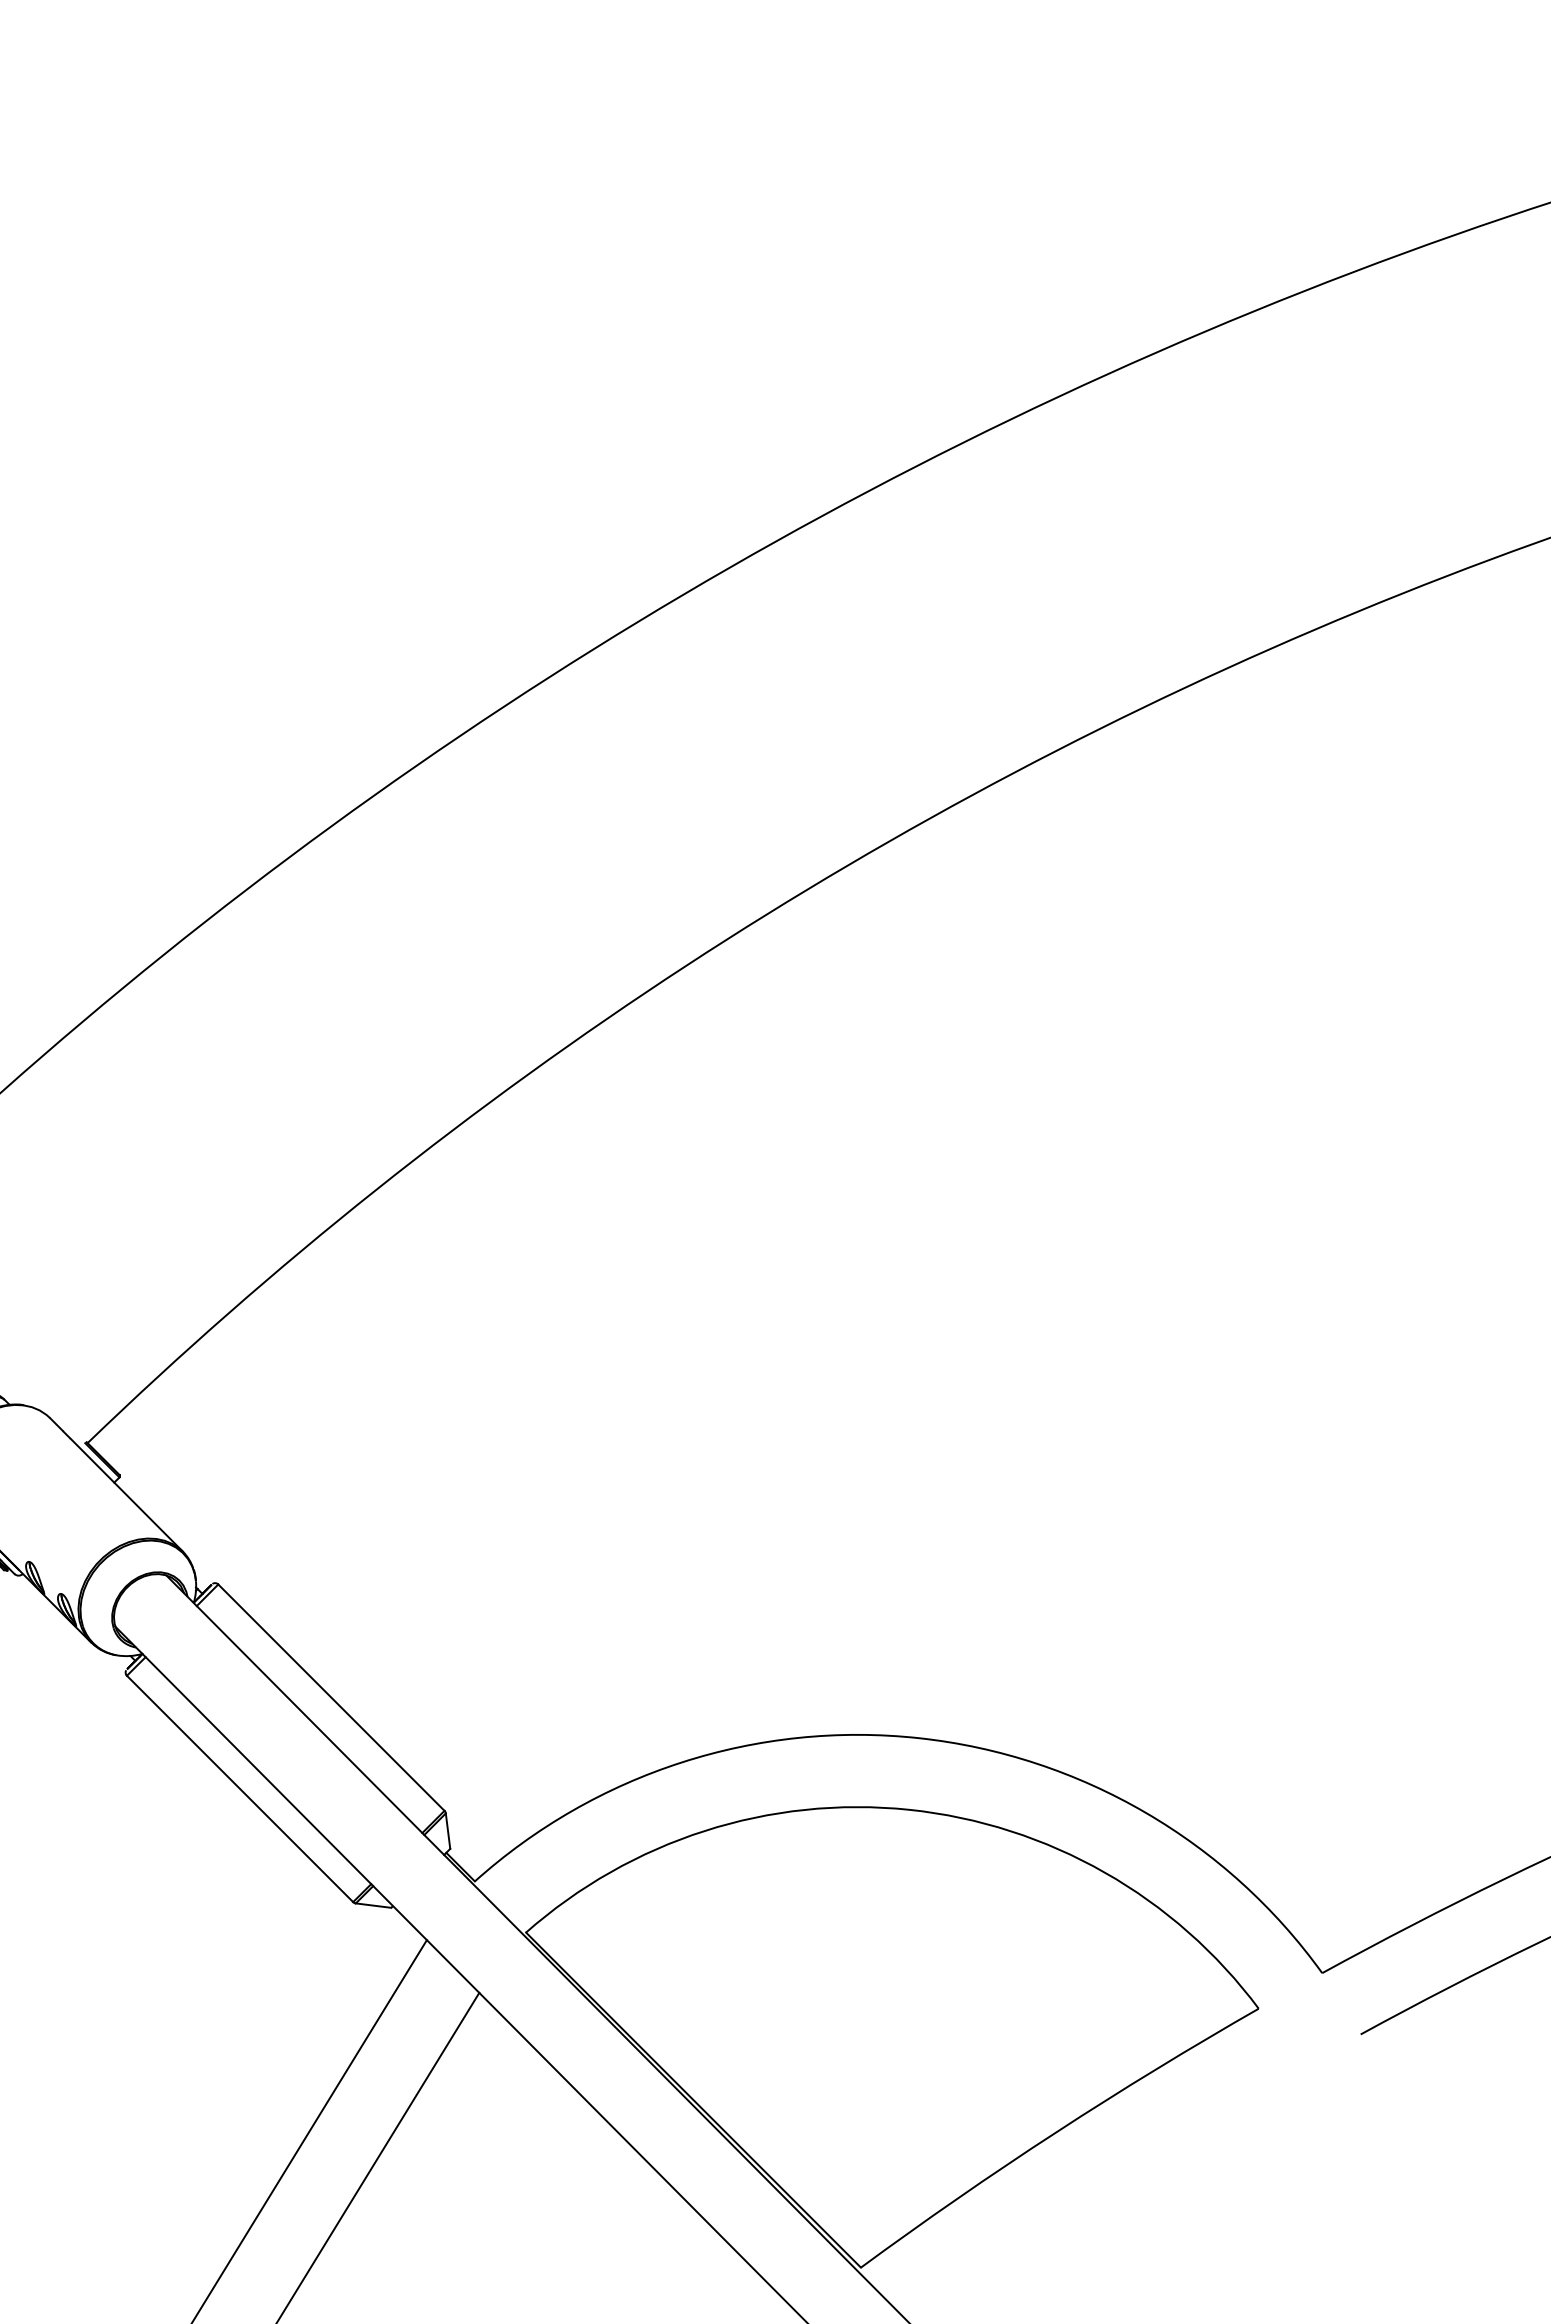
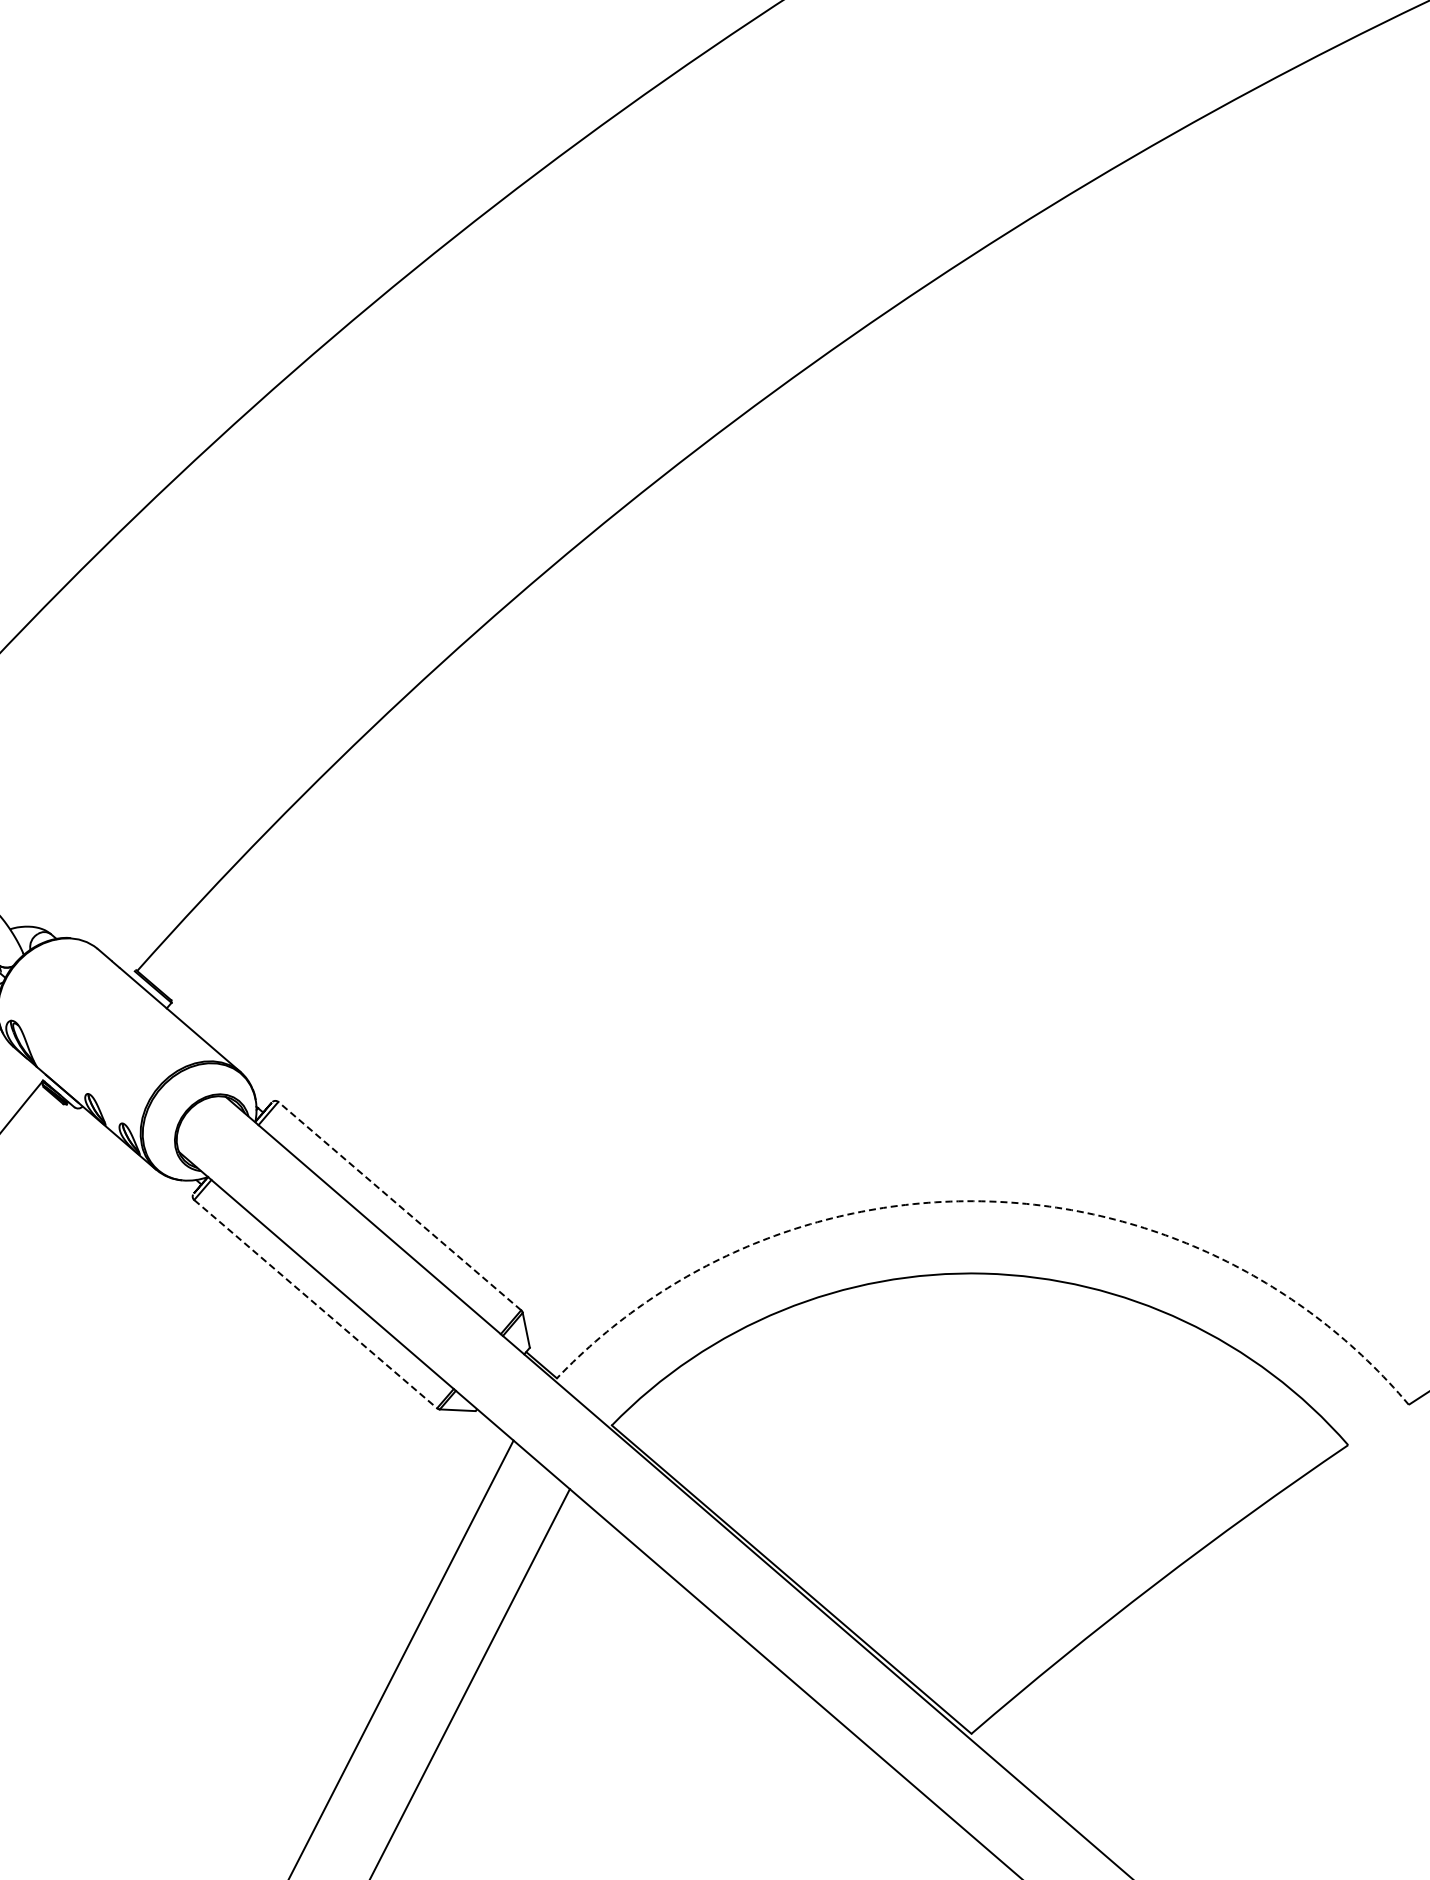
line: (331, 1697) -> (399, 1205), solid -> dashed
arc: (919, 1738) -> (989, 1201), solid -> dashed
line: (240, 1788) -> (316, 1303), solid -> dashed

